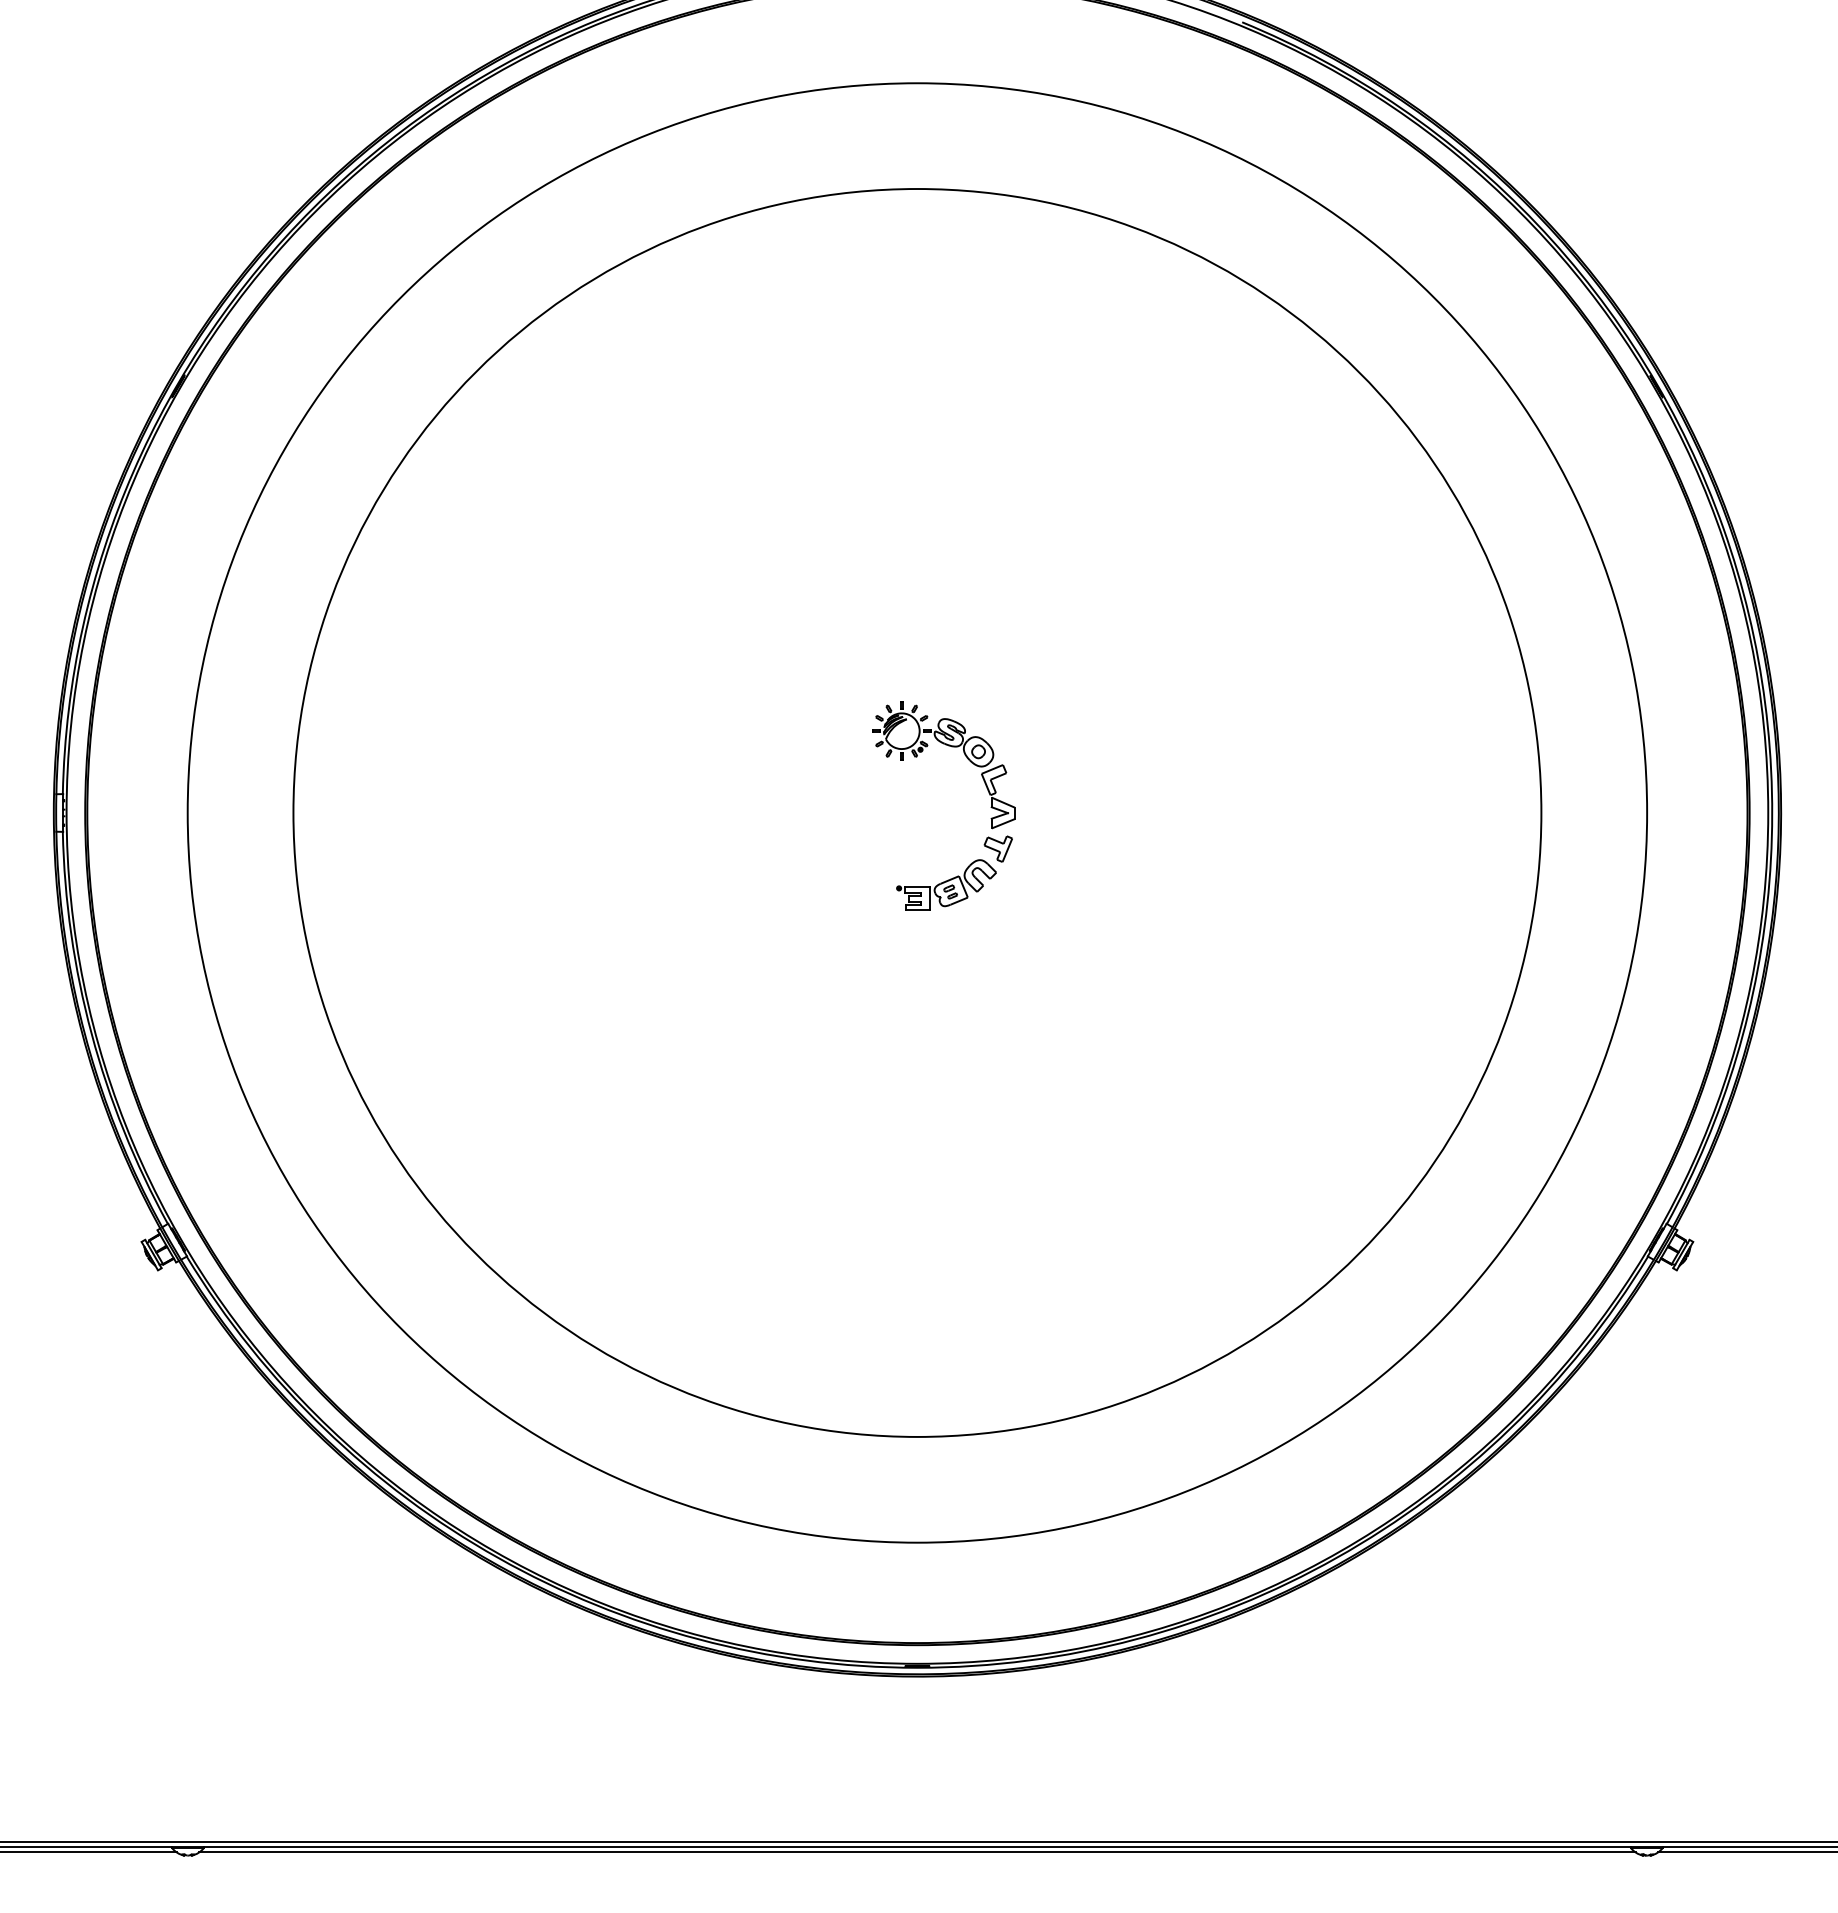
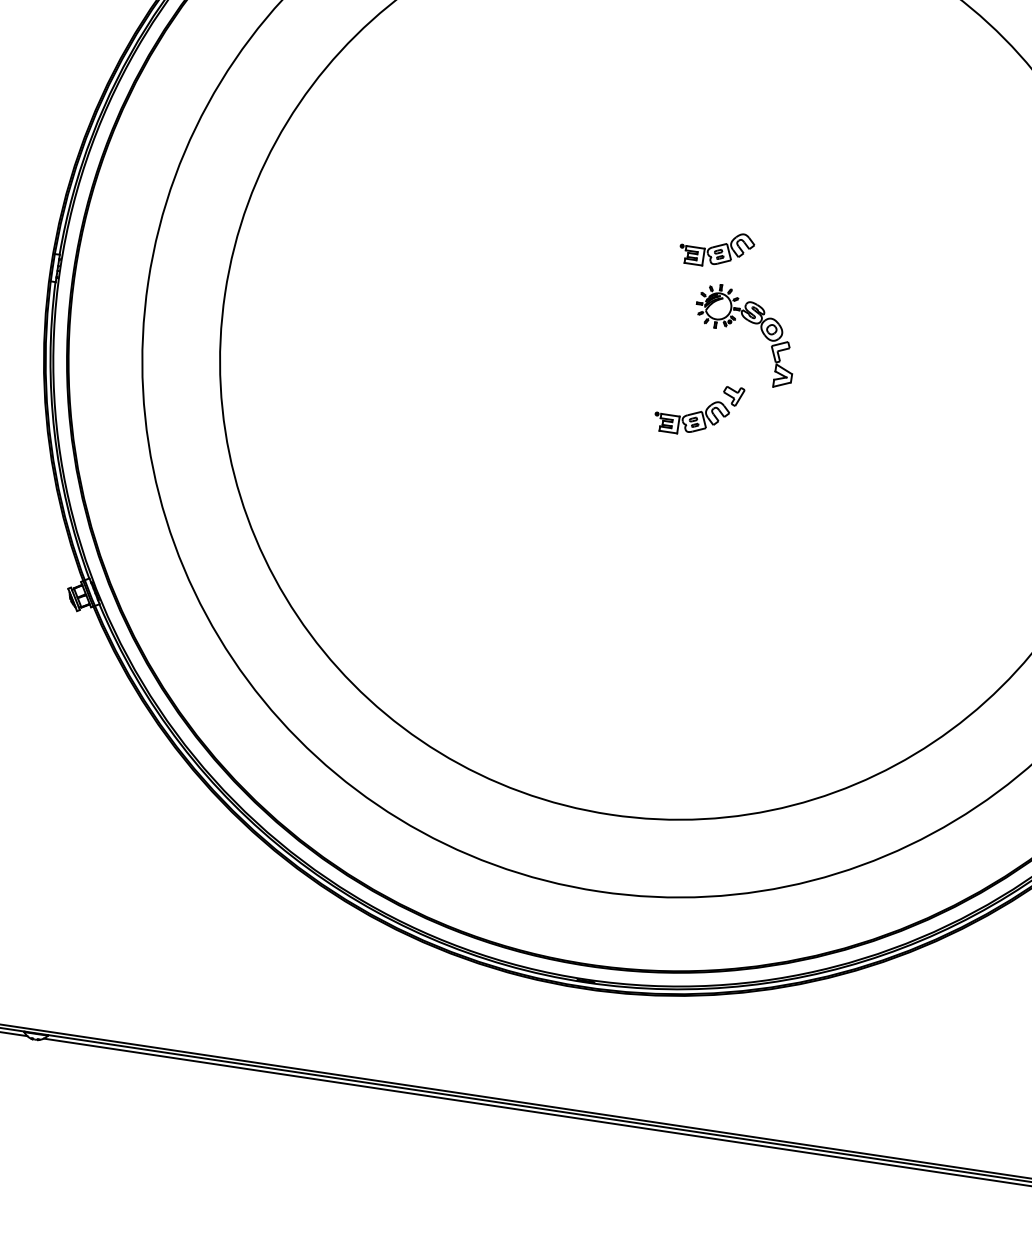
part: (946, 653) -> (717, 248), added
part: (948, 746) -> (750, 322), moved

